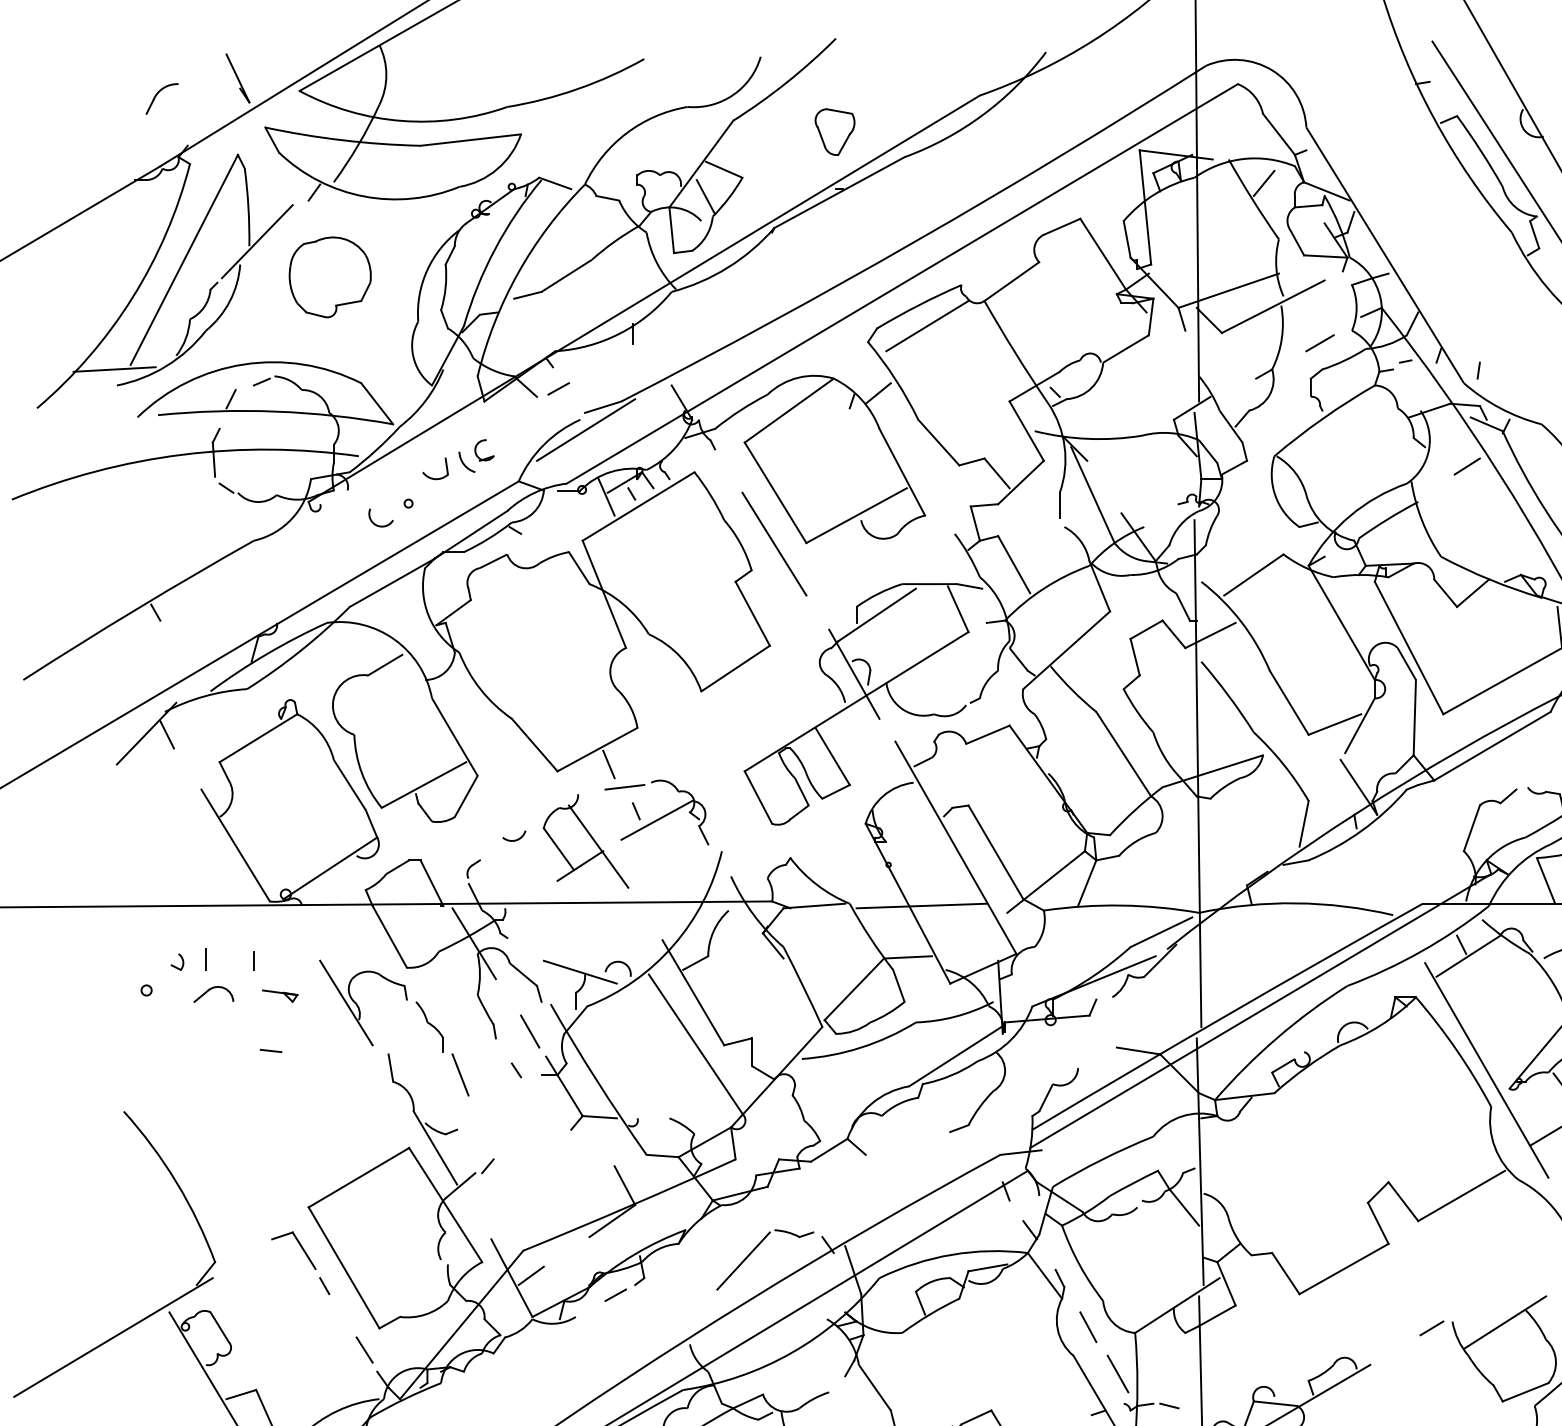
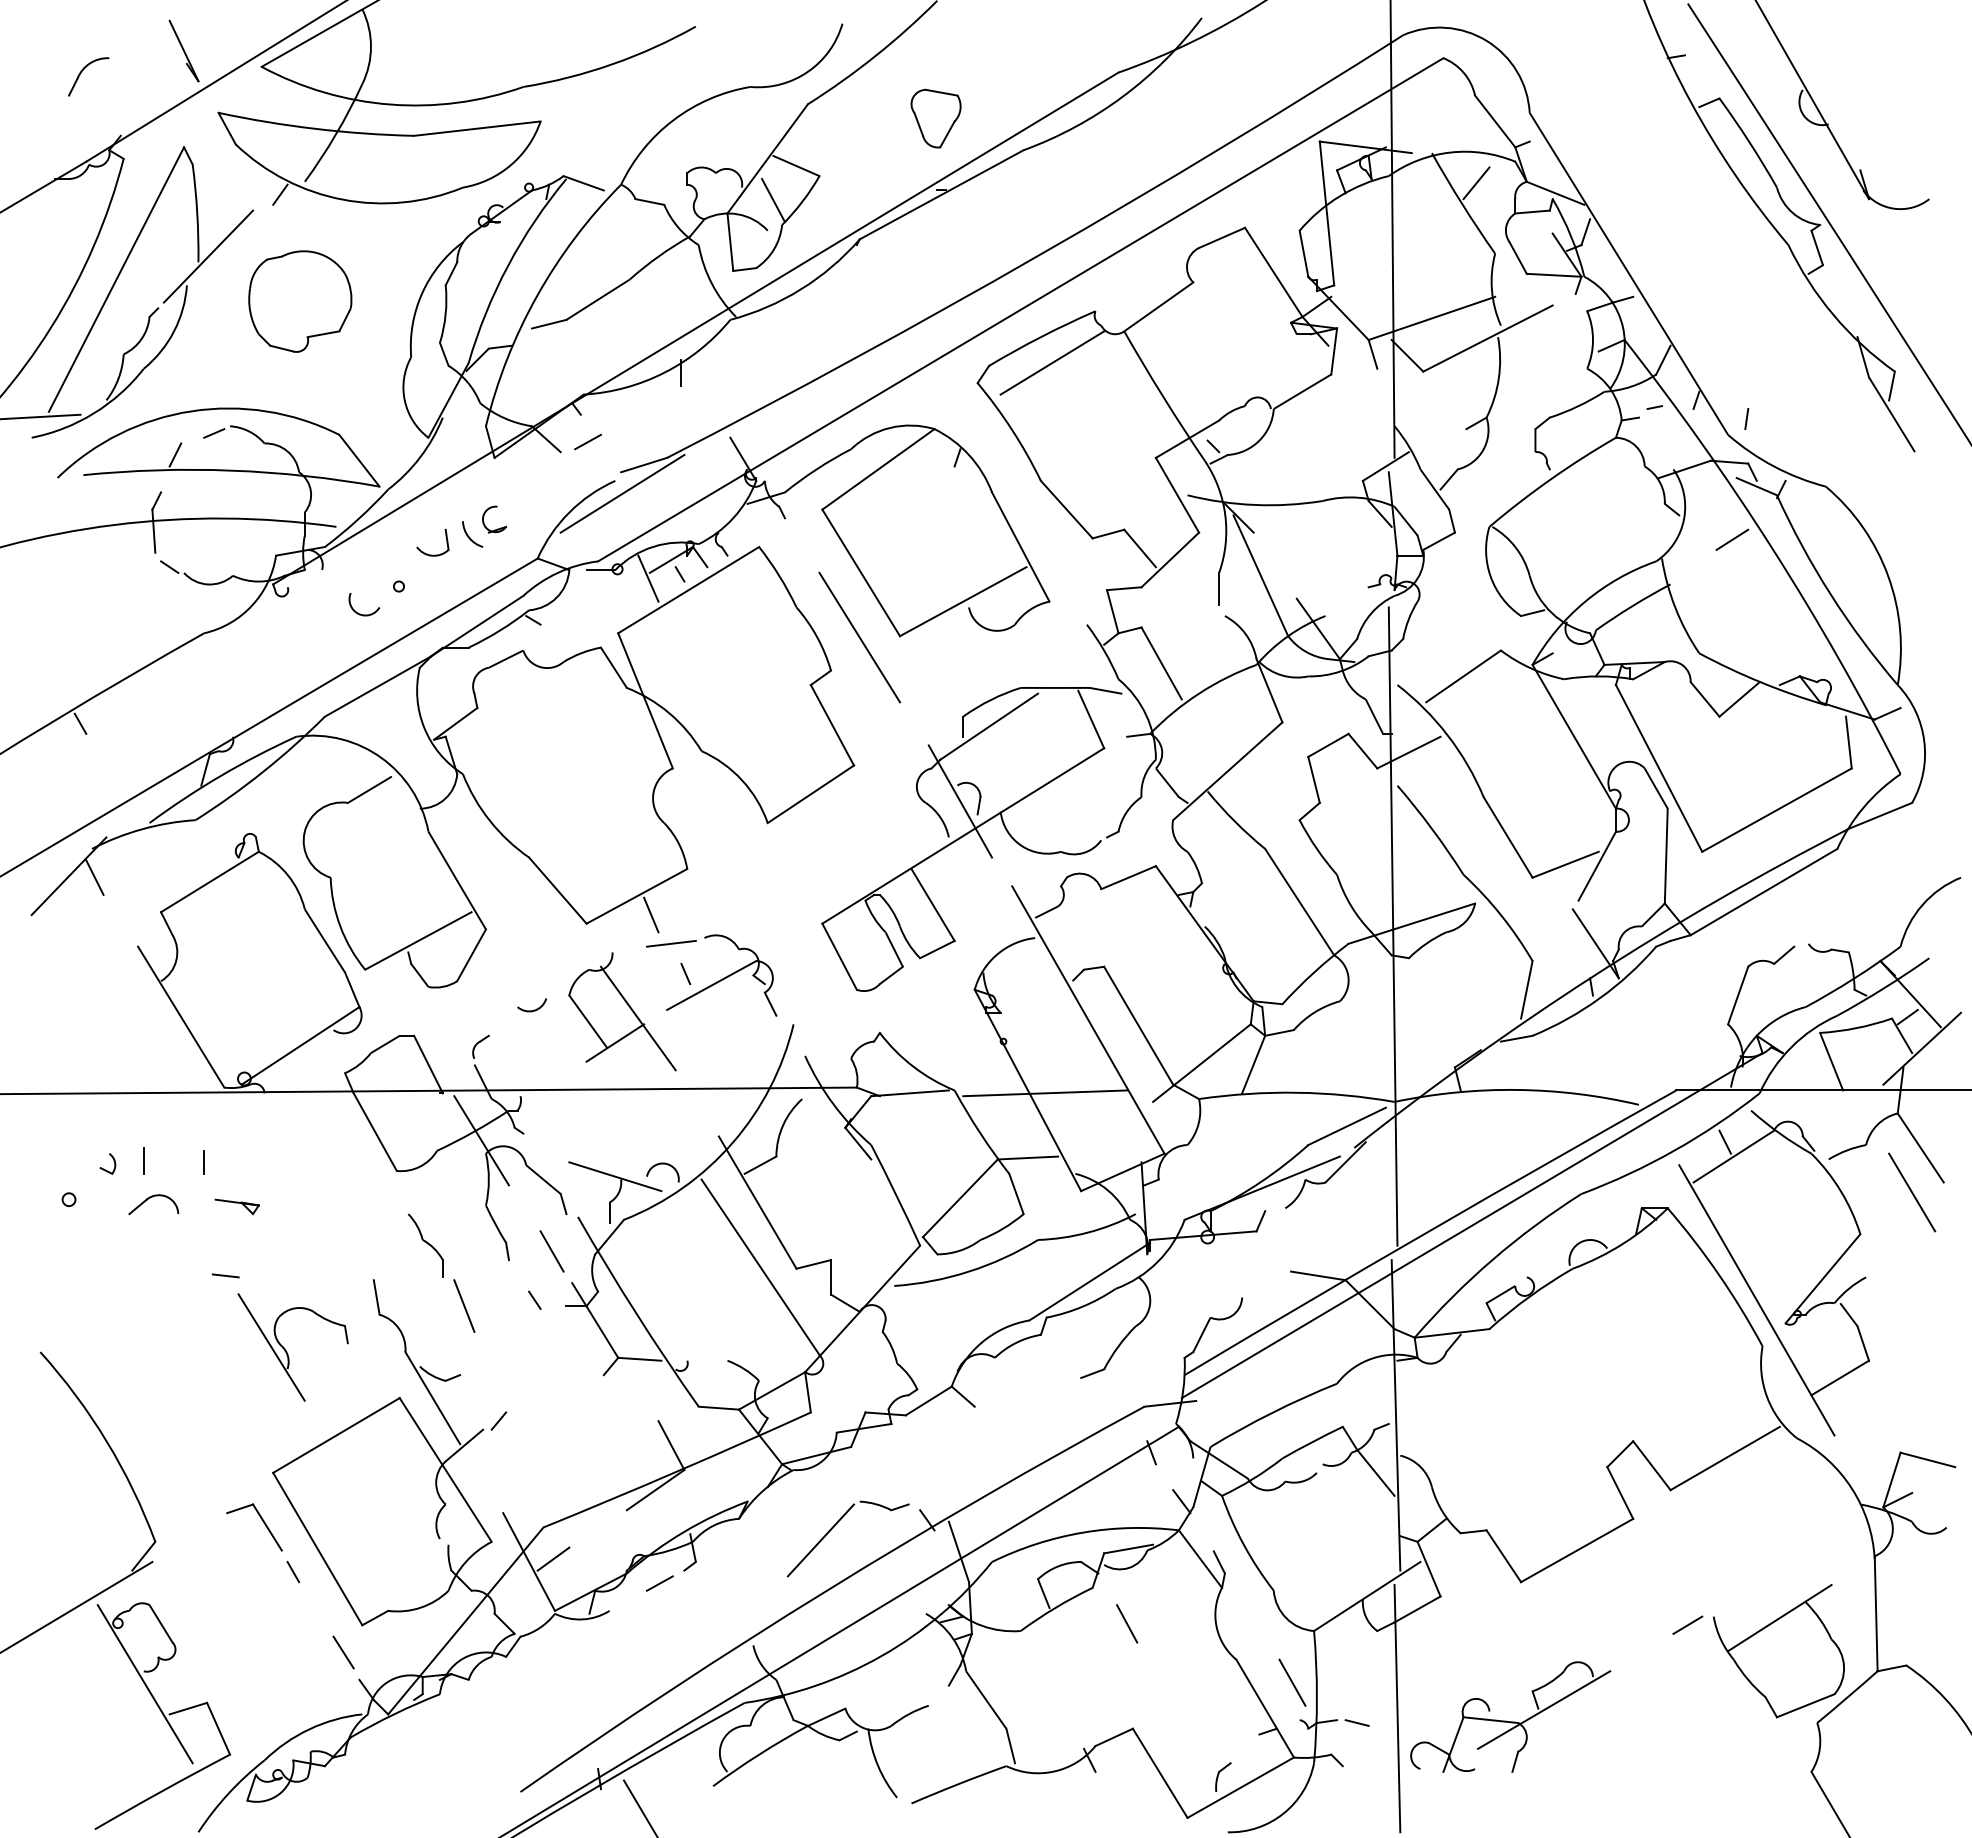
line: (1319, 343) -> (1546, 384), removed
line: (878, 393) -> (990, 447), removed
part: (358, 1006) -> (287, 1351), moved
line: (1088, 1326) -> (1127, 1623), moved

